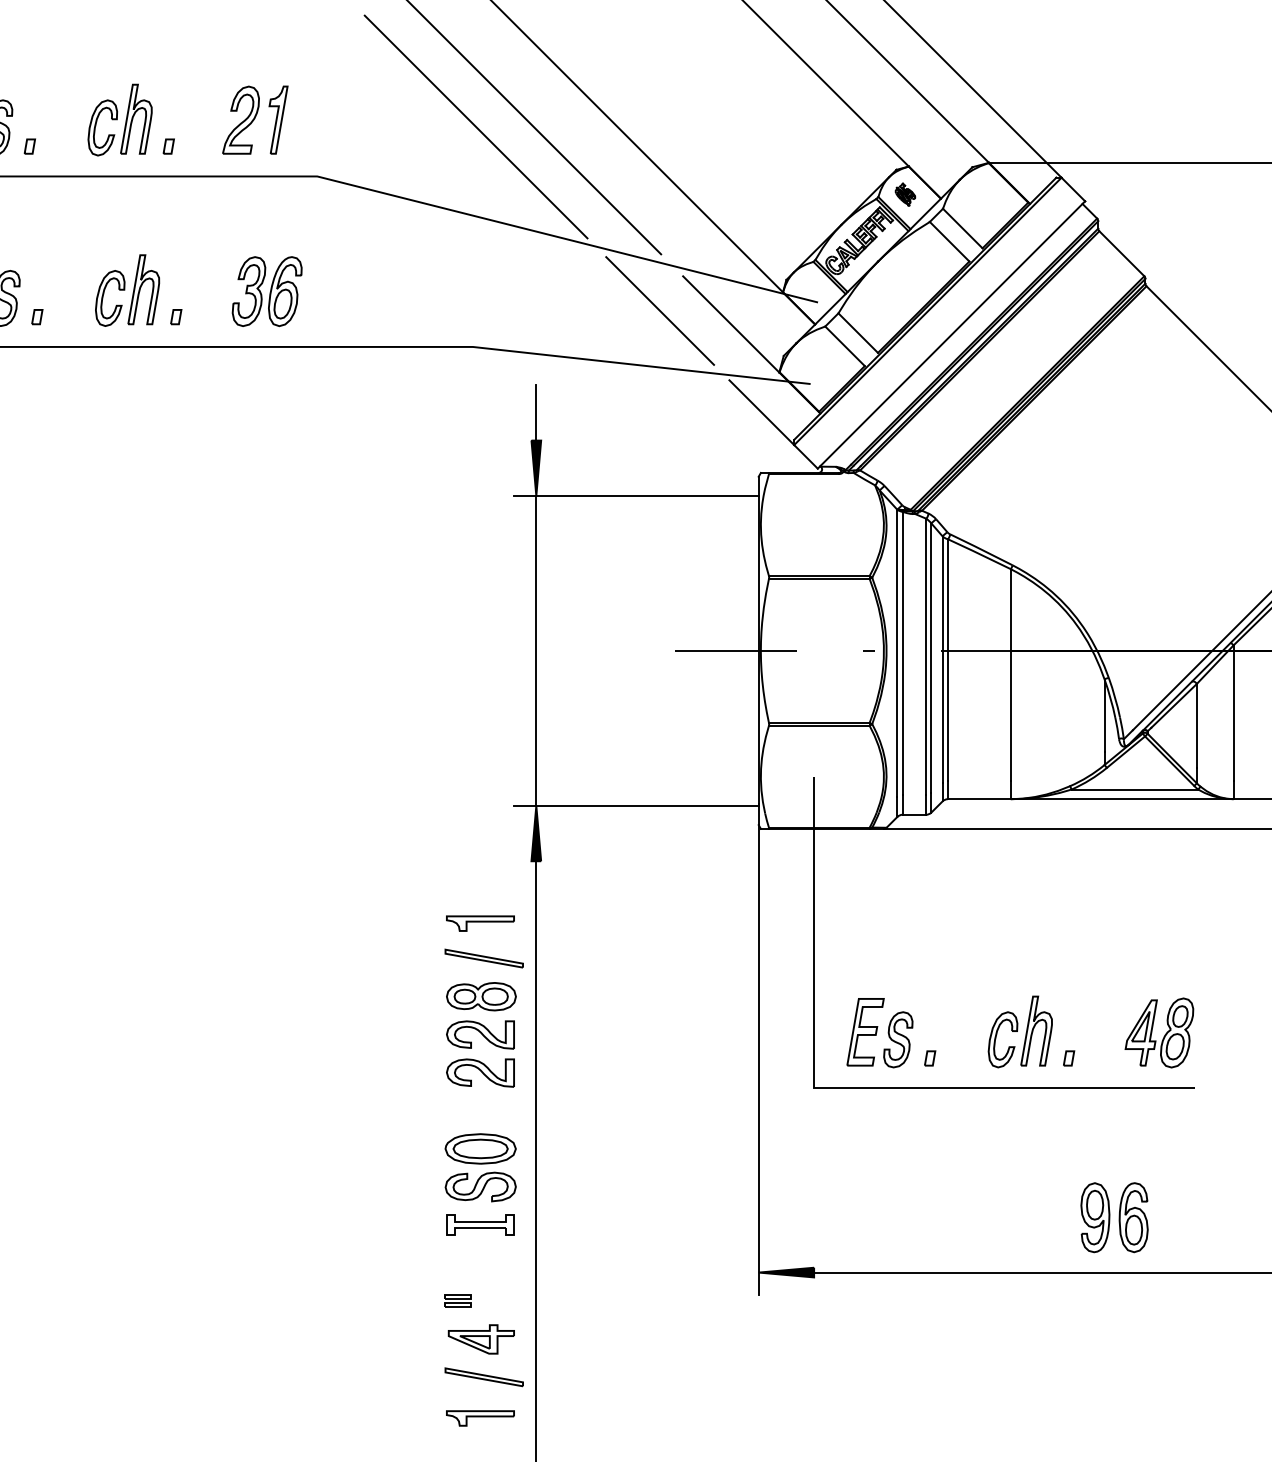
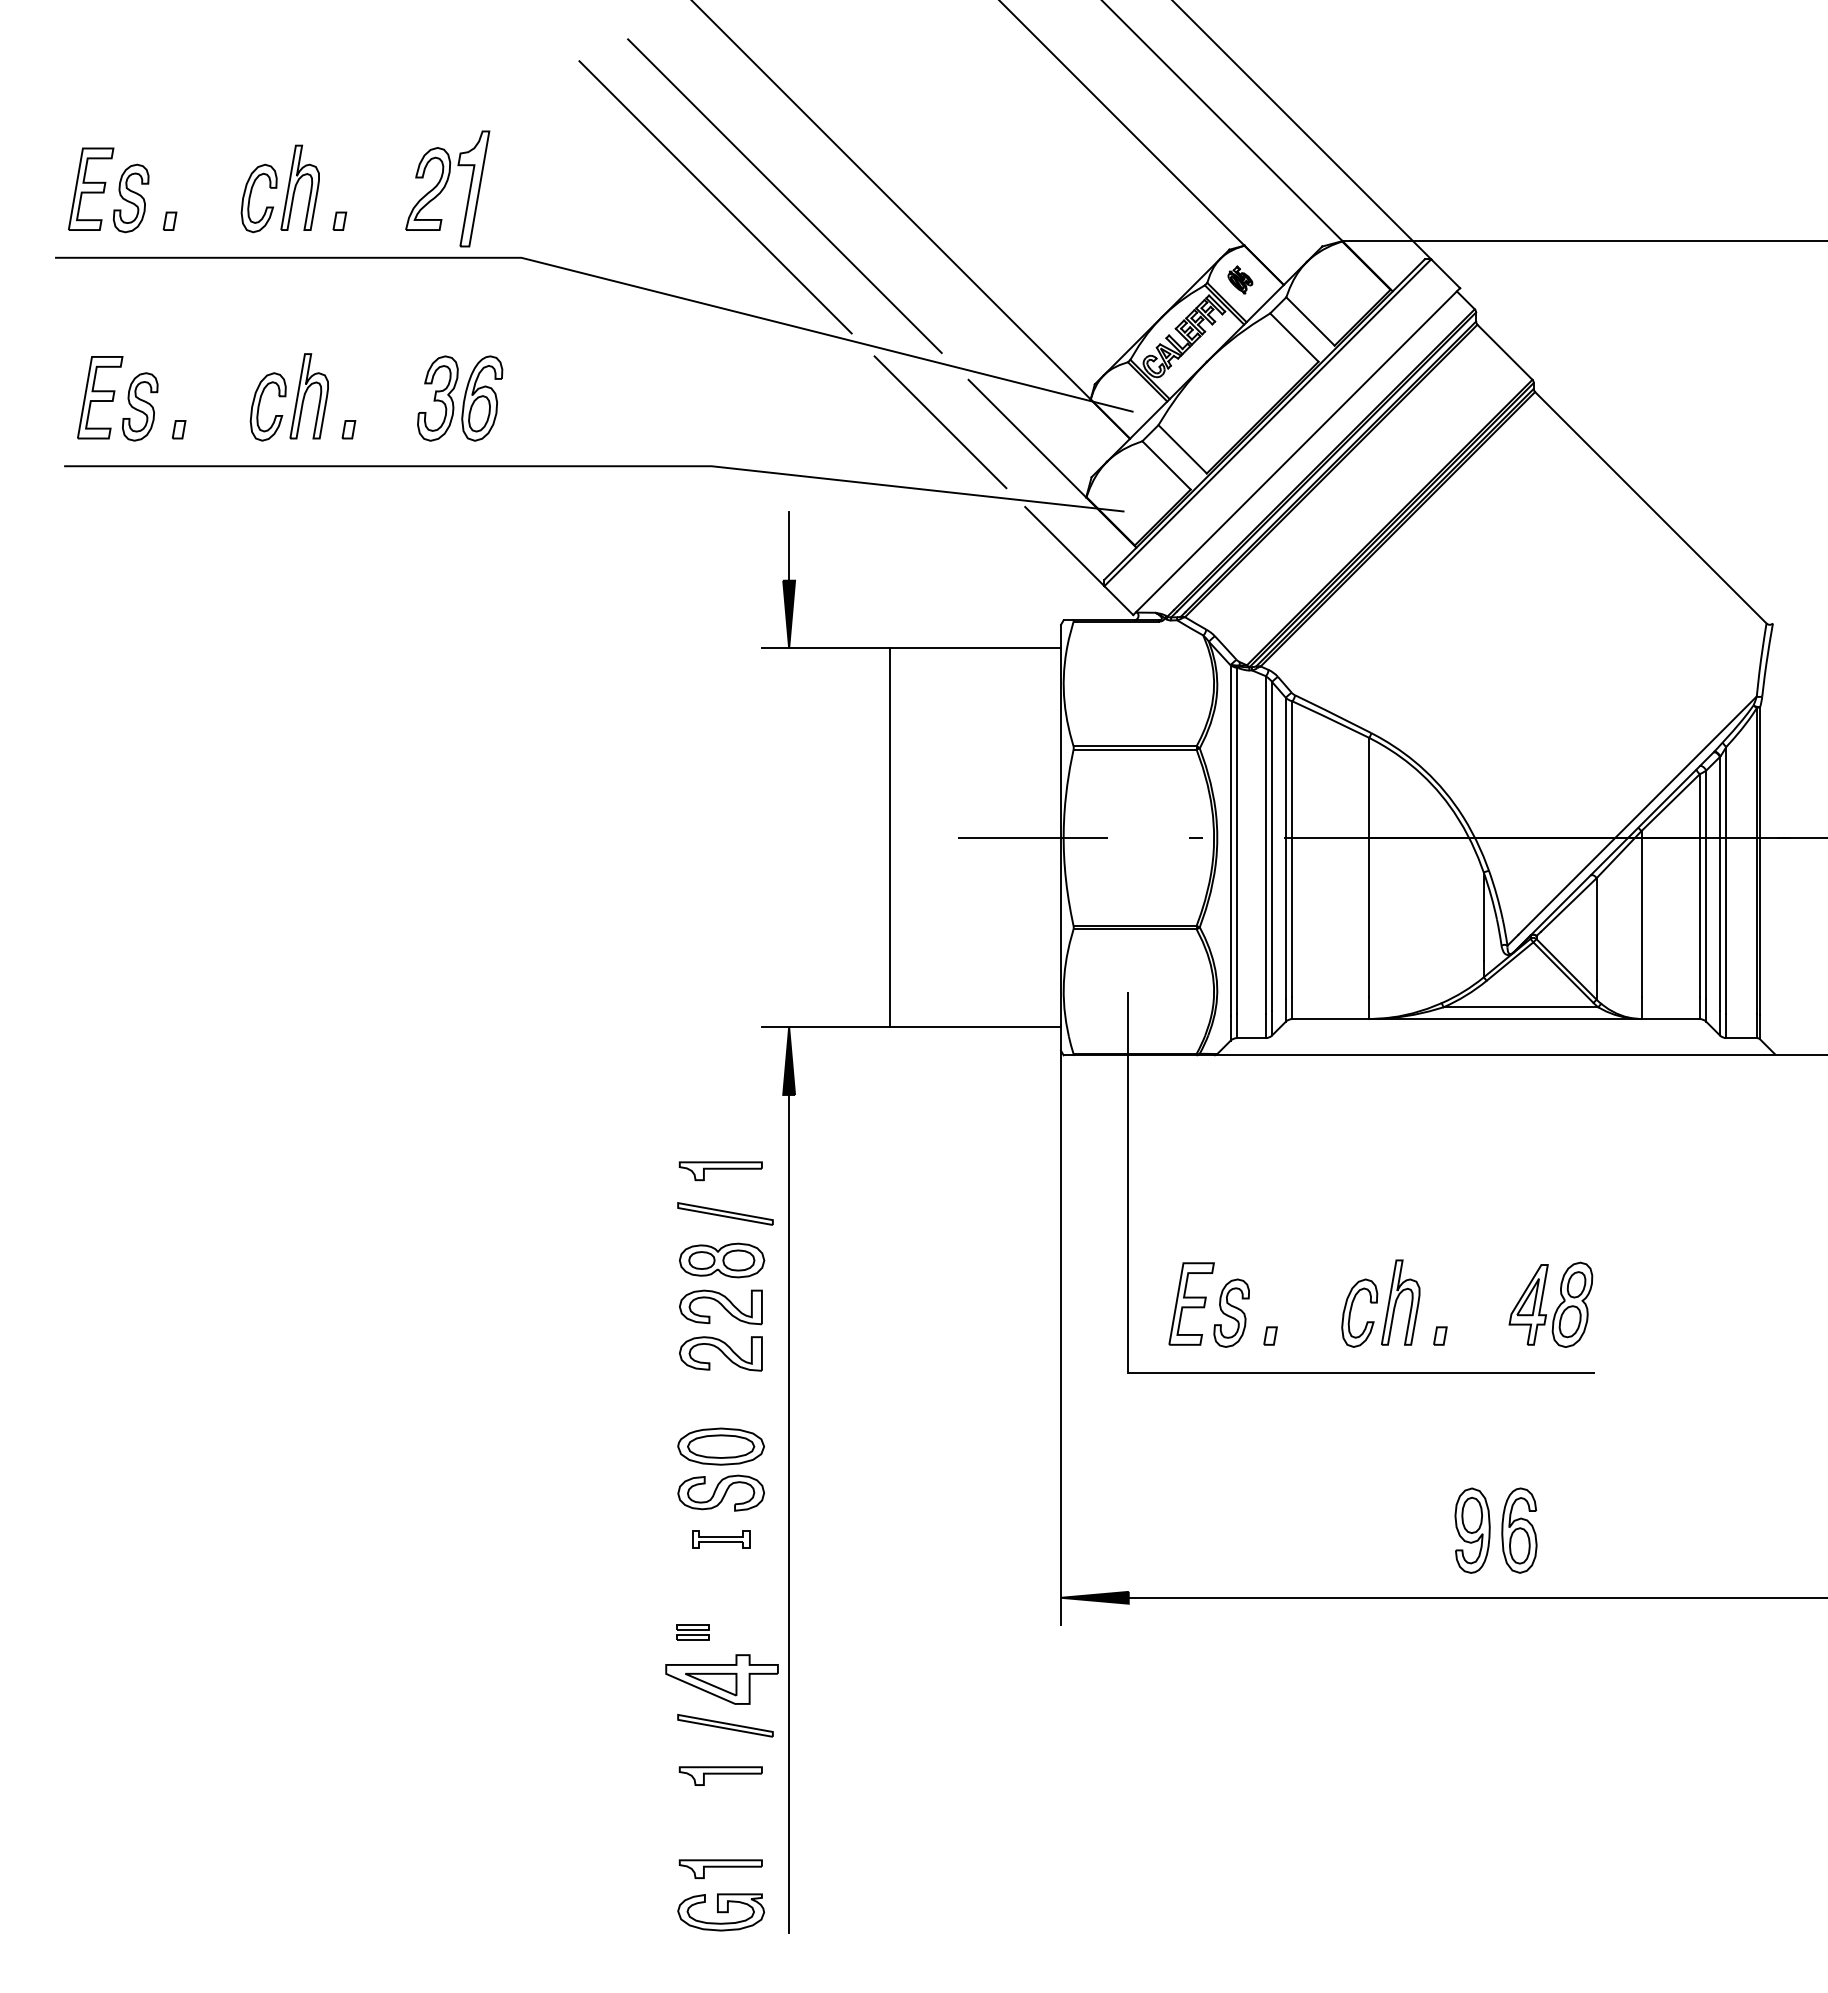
part: (278, 119) -> (474, 188), size x1.4
line: (536, 650) -> (890, 837), moved
part: (480, 1224) -> (720, 1539), size x0.7
part: (480, 1339) -> (721, 1679), size x1.4

